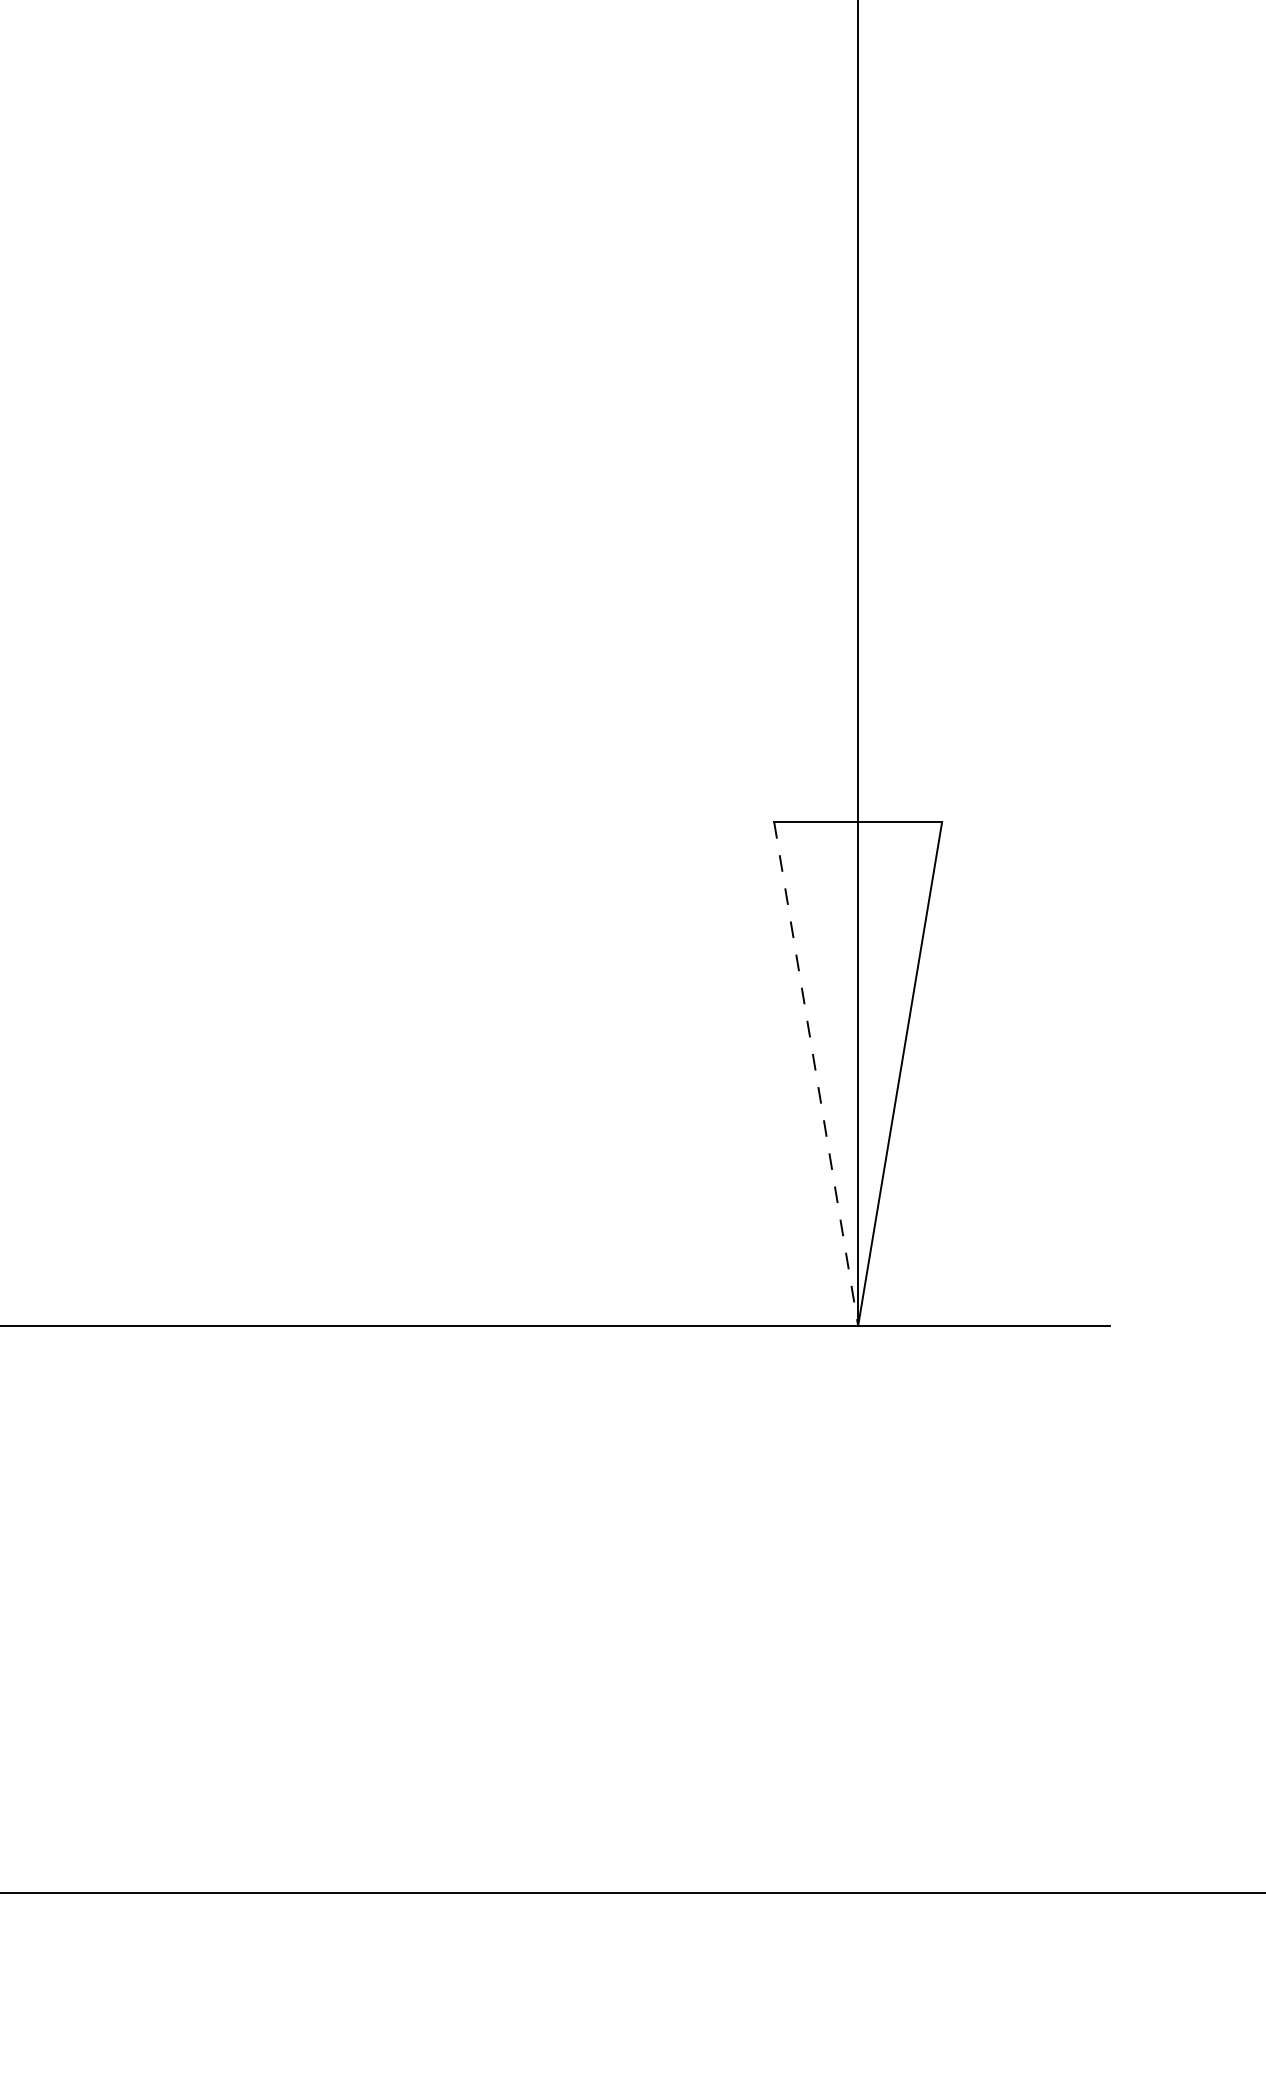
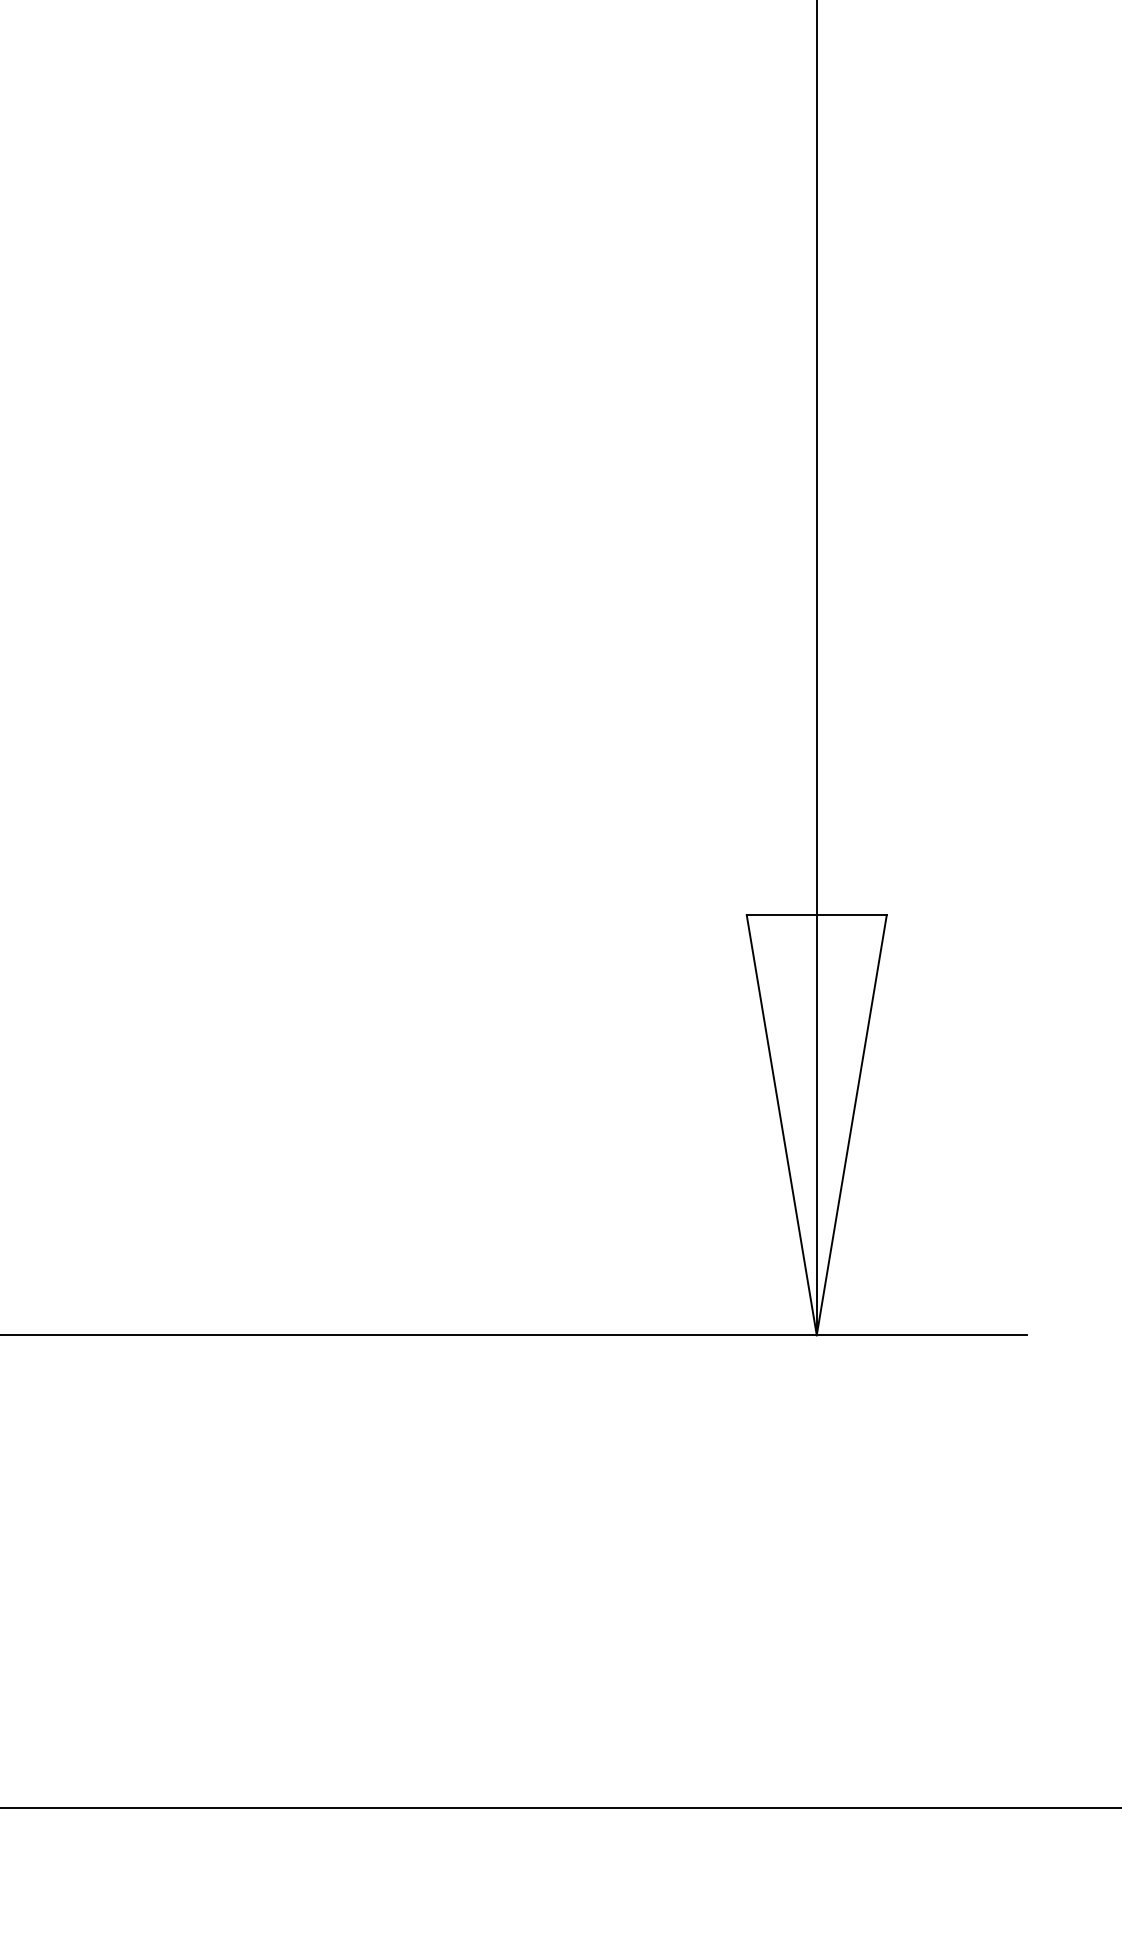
line: (815, 1074) -> (781, 1125), dashed -> solid

